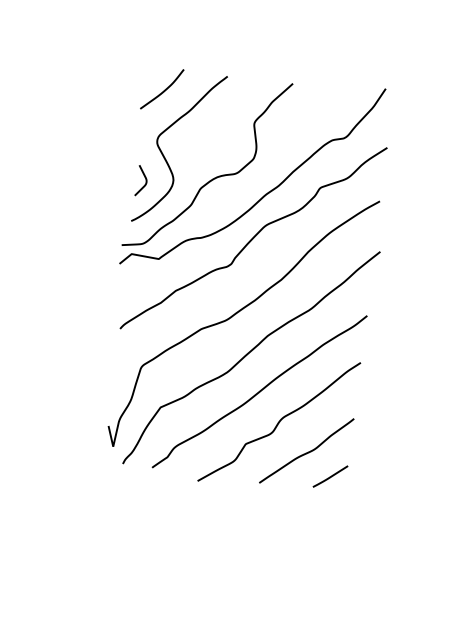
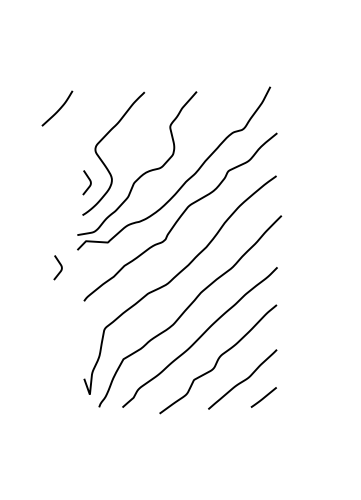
curve: (163, 90) -> (58, 109), moved
curve: (95, 281) -> (60, 266), added

